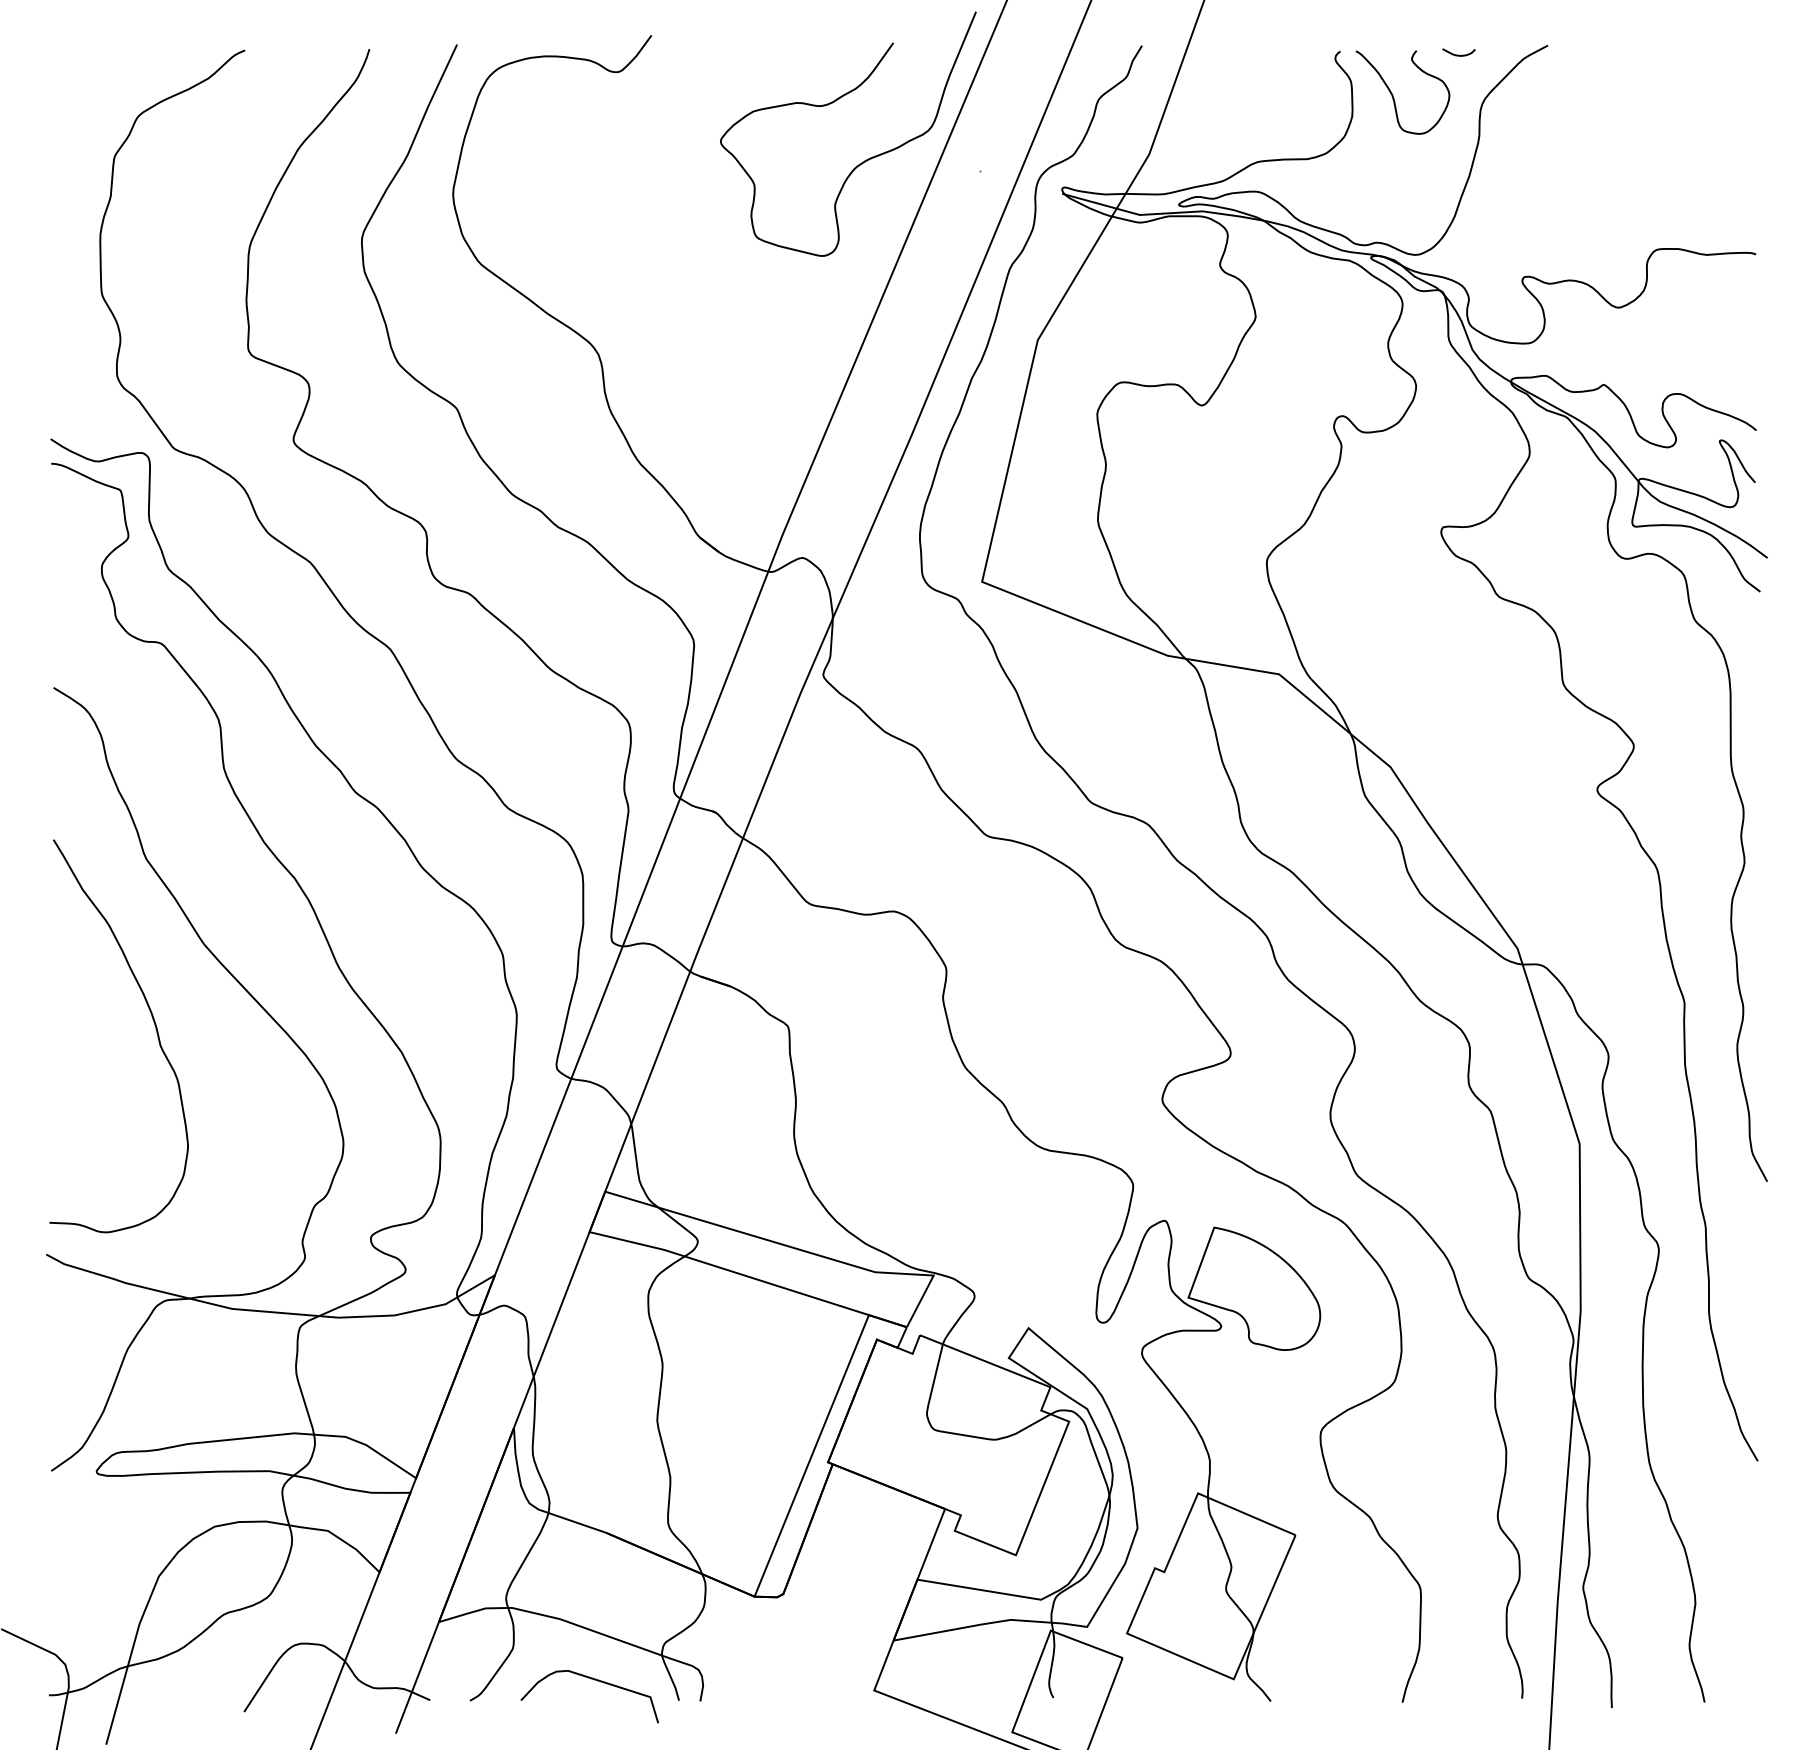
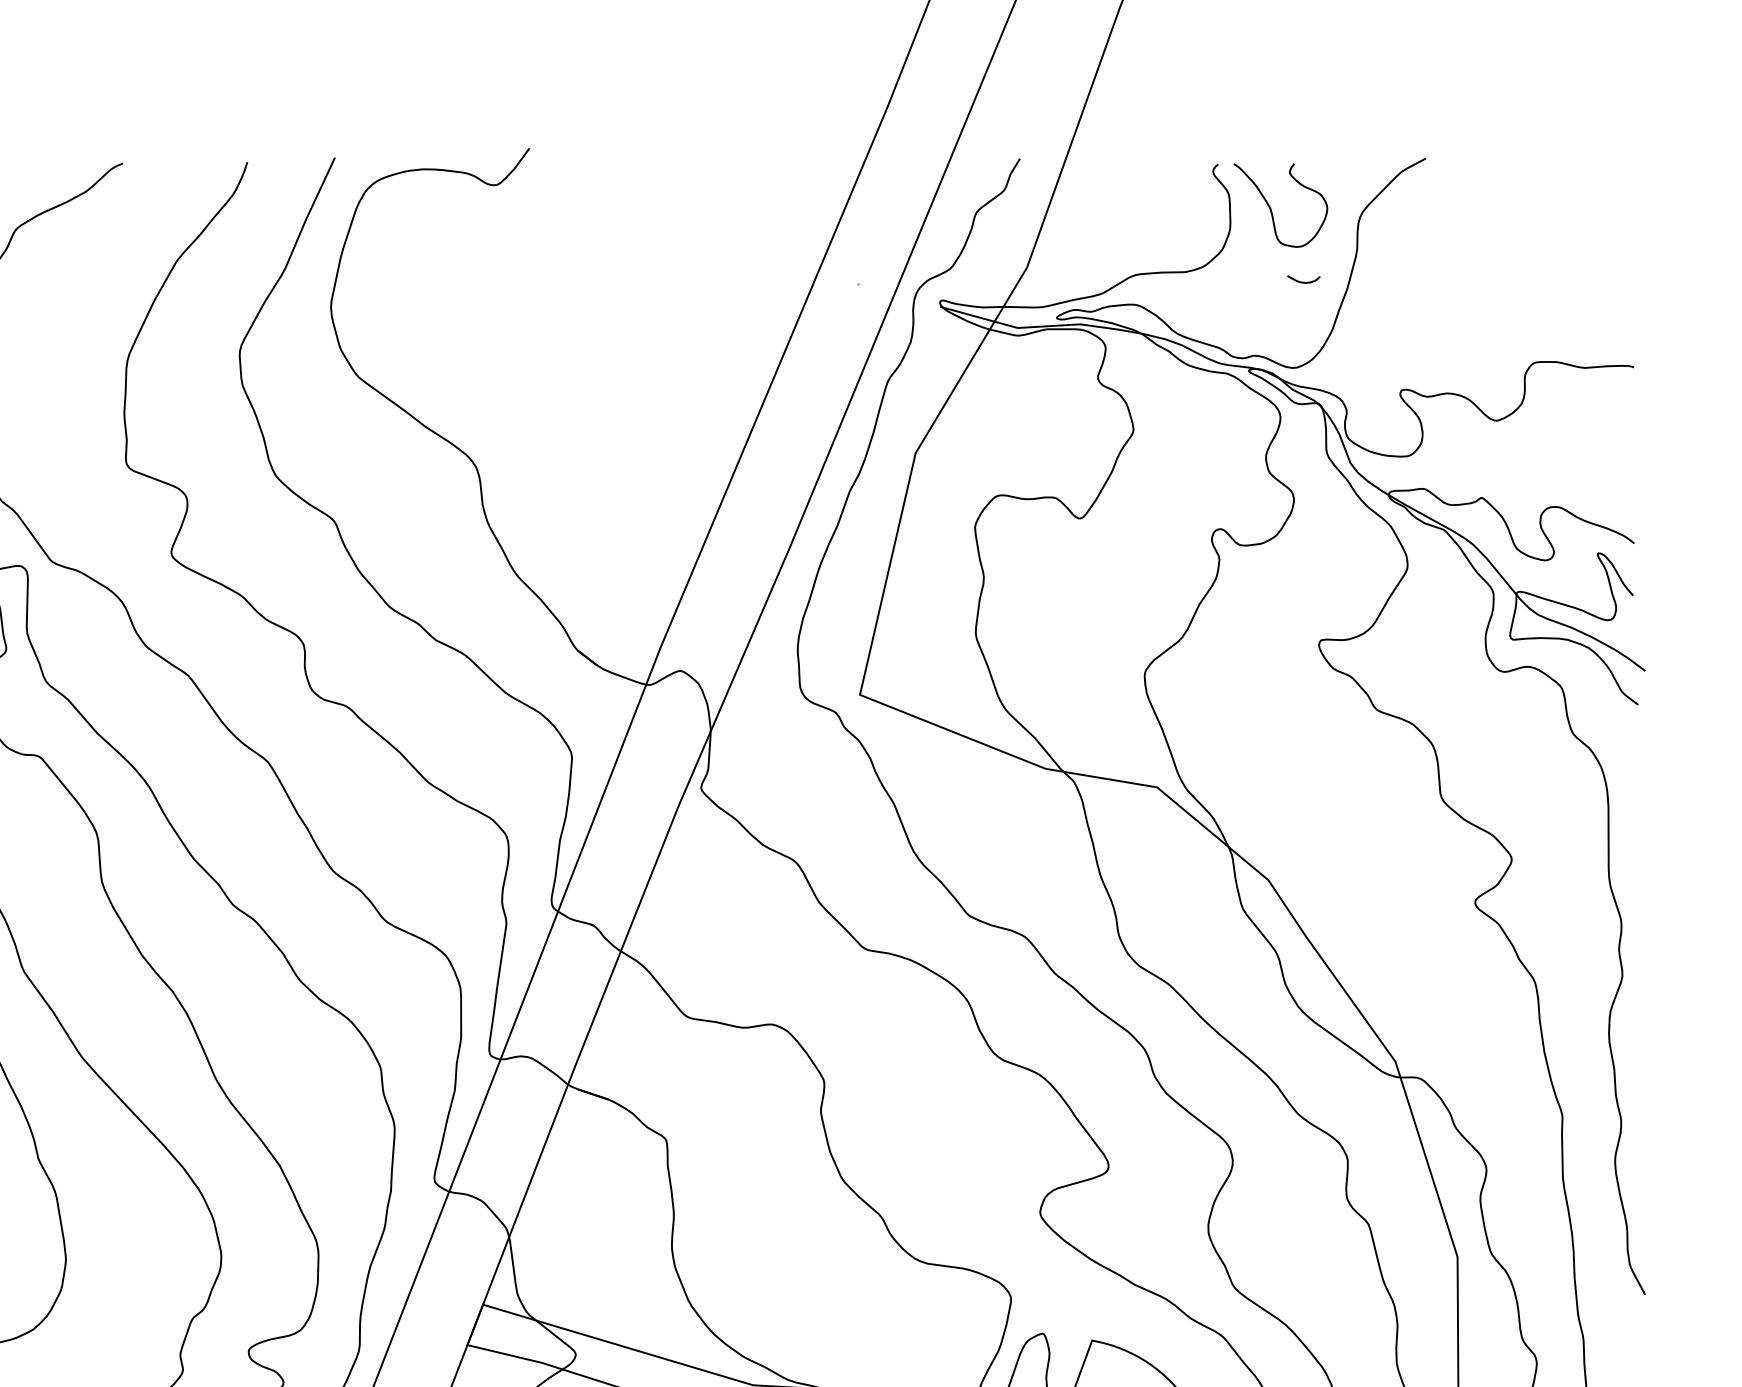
curve: (1458, 54) -> (1303, 281), moved
curve: (864, 160) -> (742, 273), removed

